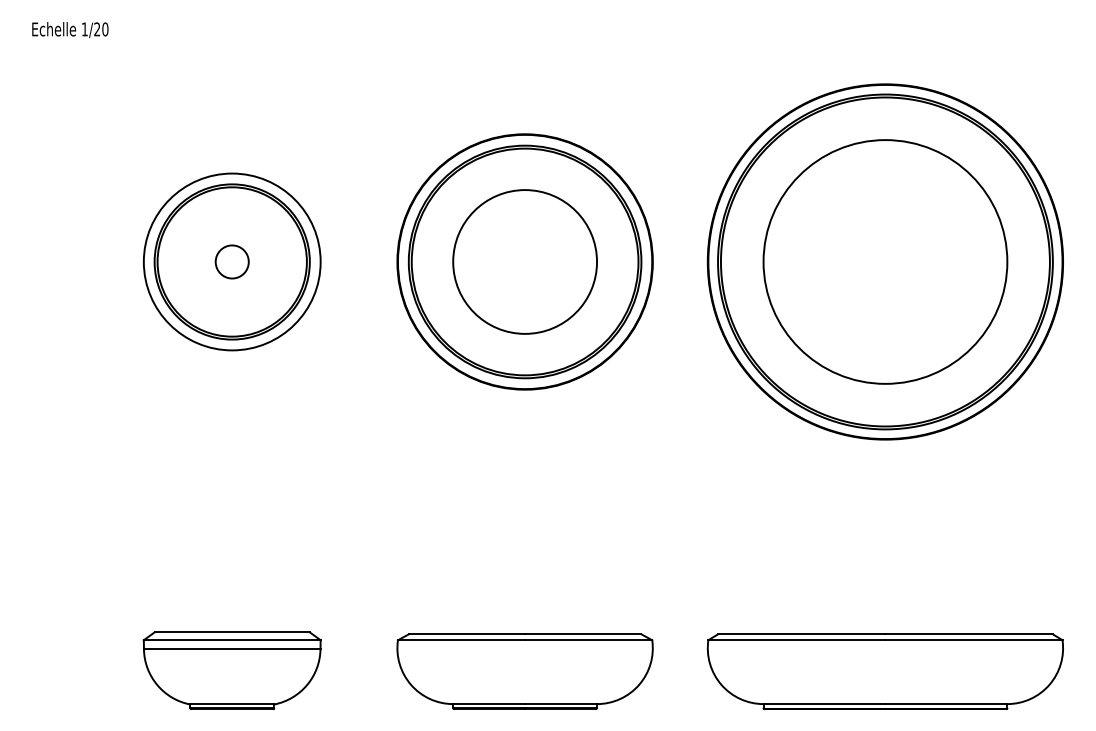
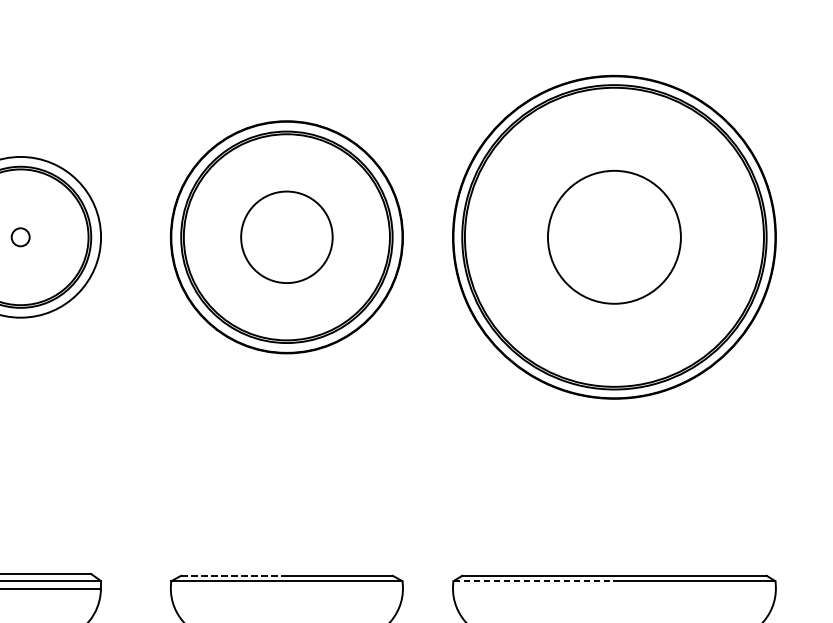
circle: (231, 261) -> (20, 236), size x0.6
circle: (525, 261) -> (287, 236), size x0.7
circle: (885, 261) -> (614, 236), size x0.6
line: (467, 634) -> (234, 575), solid -> dashed
line: (796, 640) -> (533, 581), solid -> dashed

